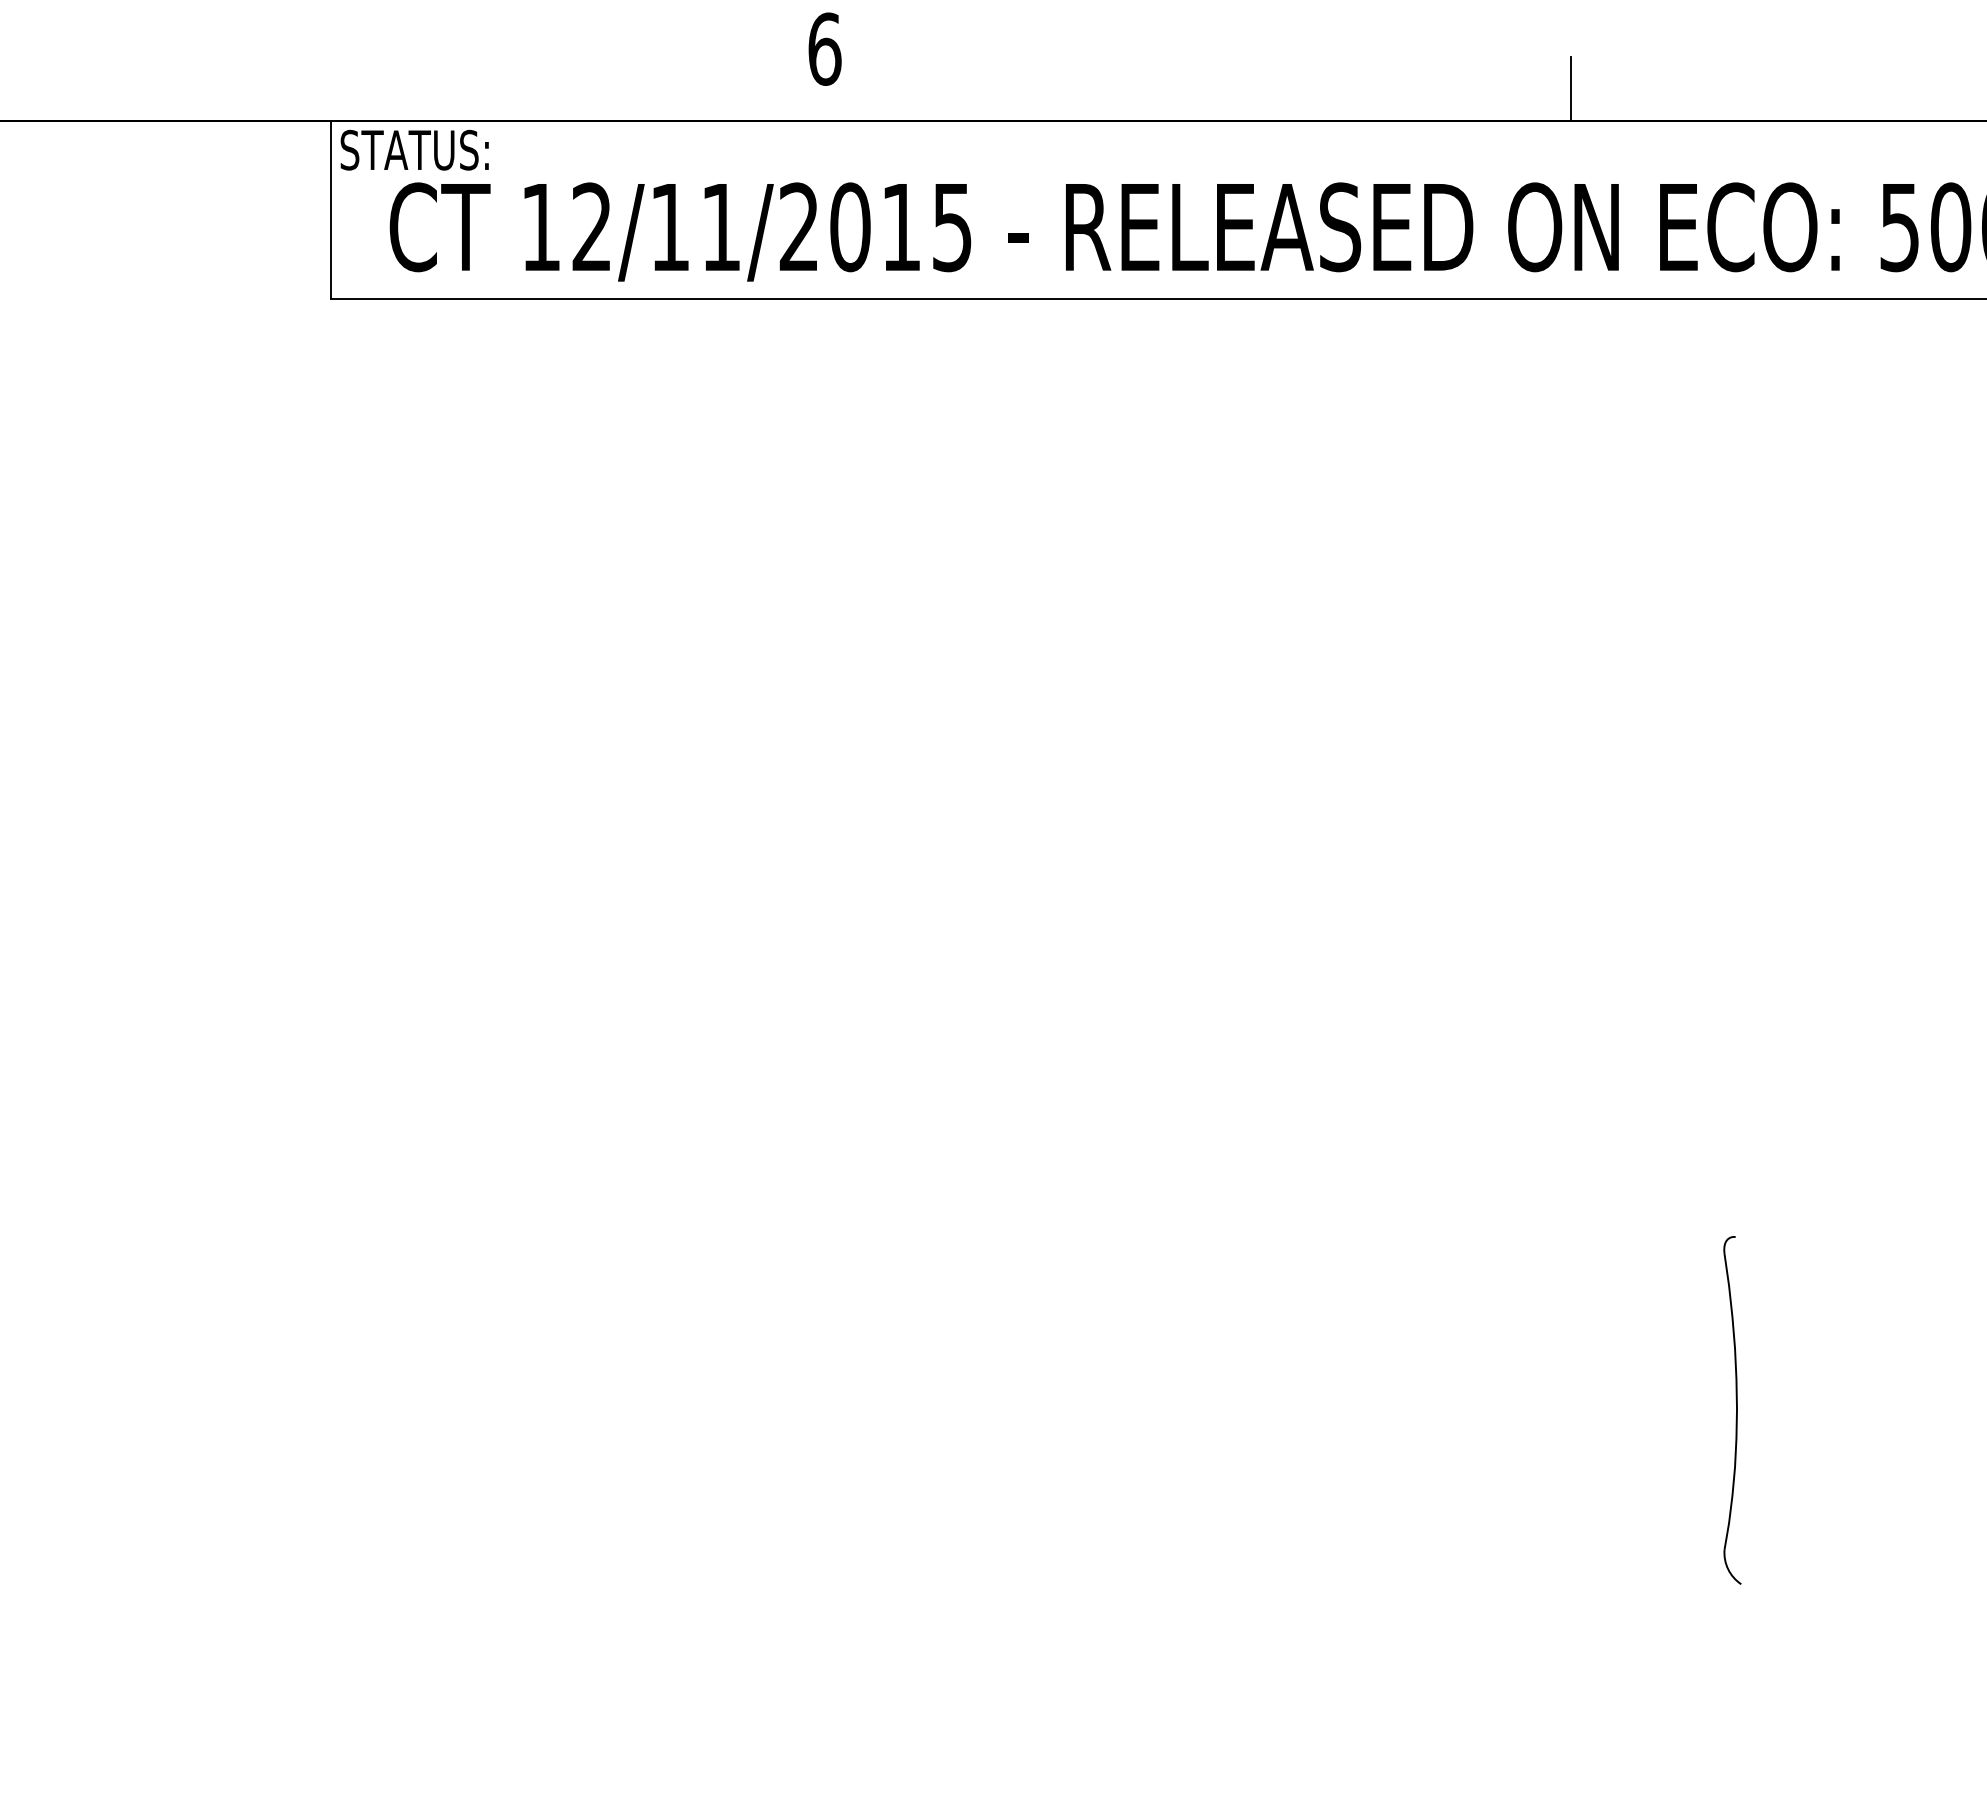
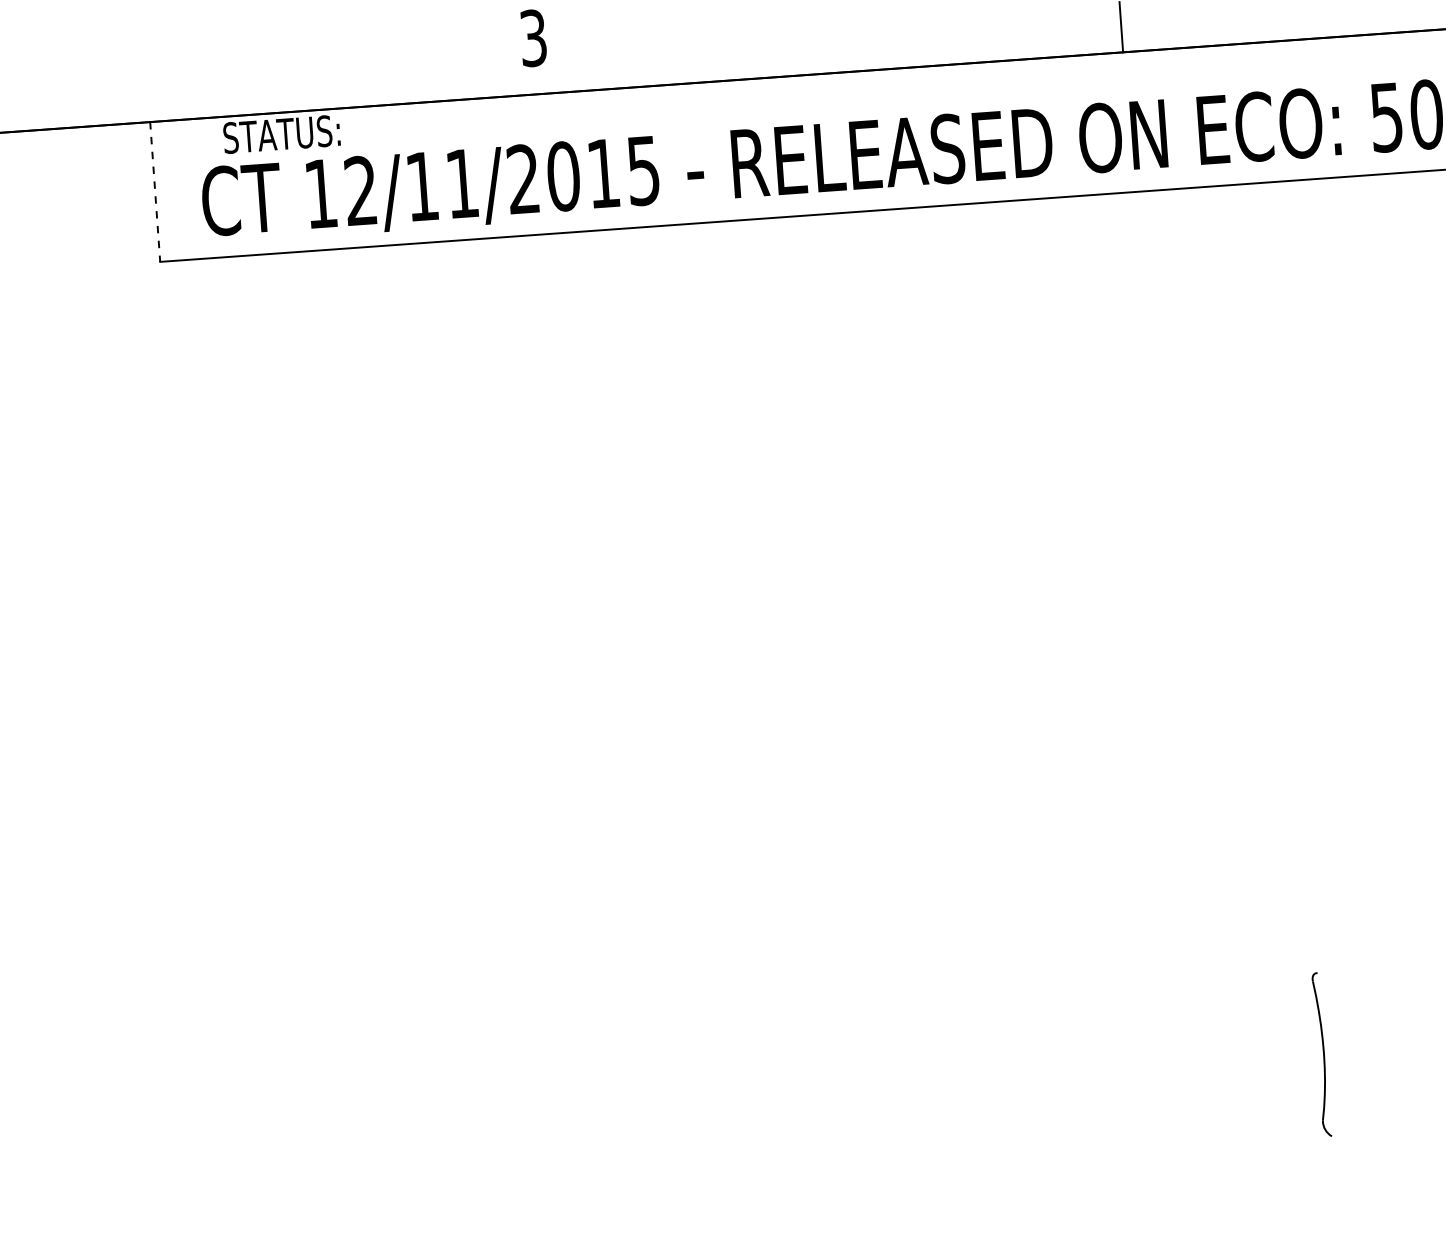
text: (824, 48) -> (533, 37), 6 -> 3
text: (414, 149) -> (281, 133), moved
line: (330, 210) -> (154, 192), solid -> dashed
part: (1732, 1410) -> (1321, 1054), size x0.6

